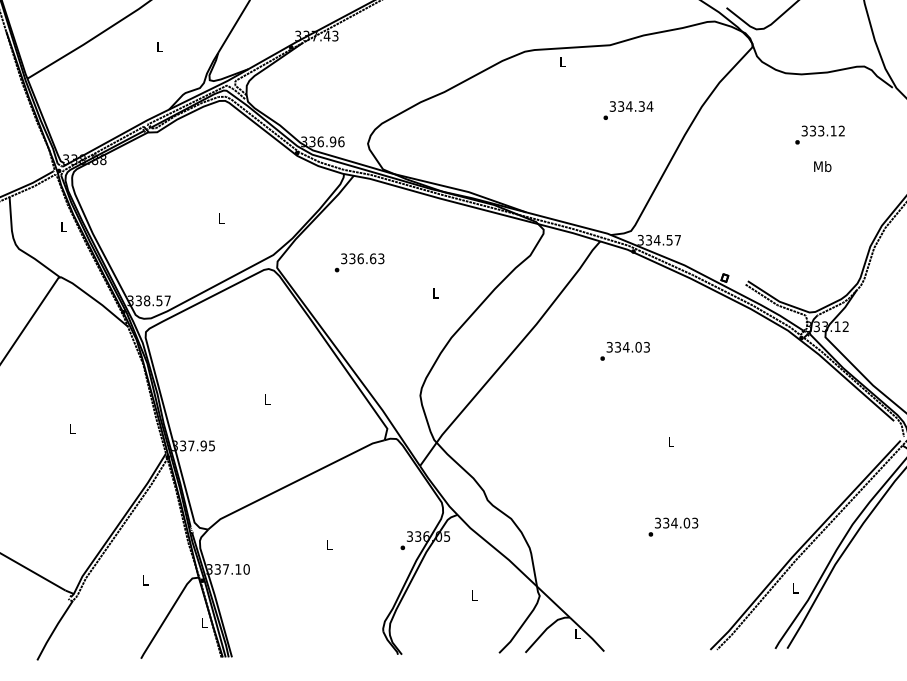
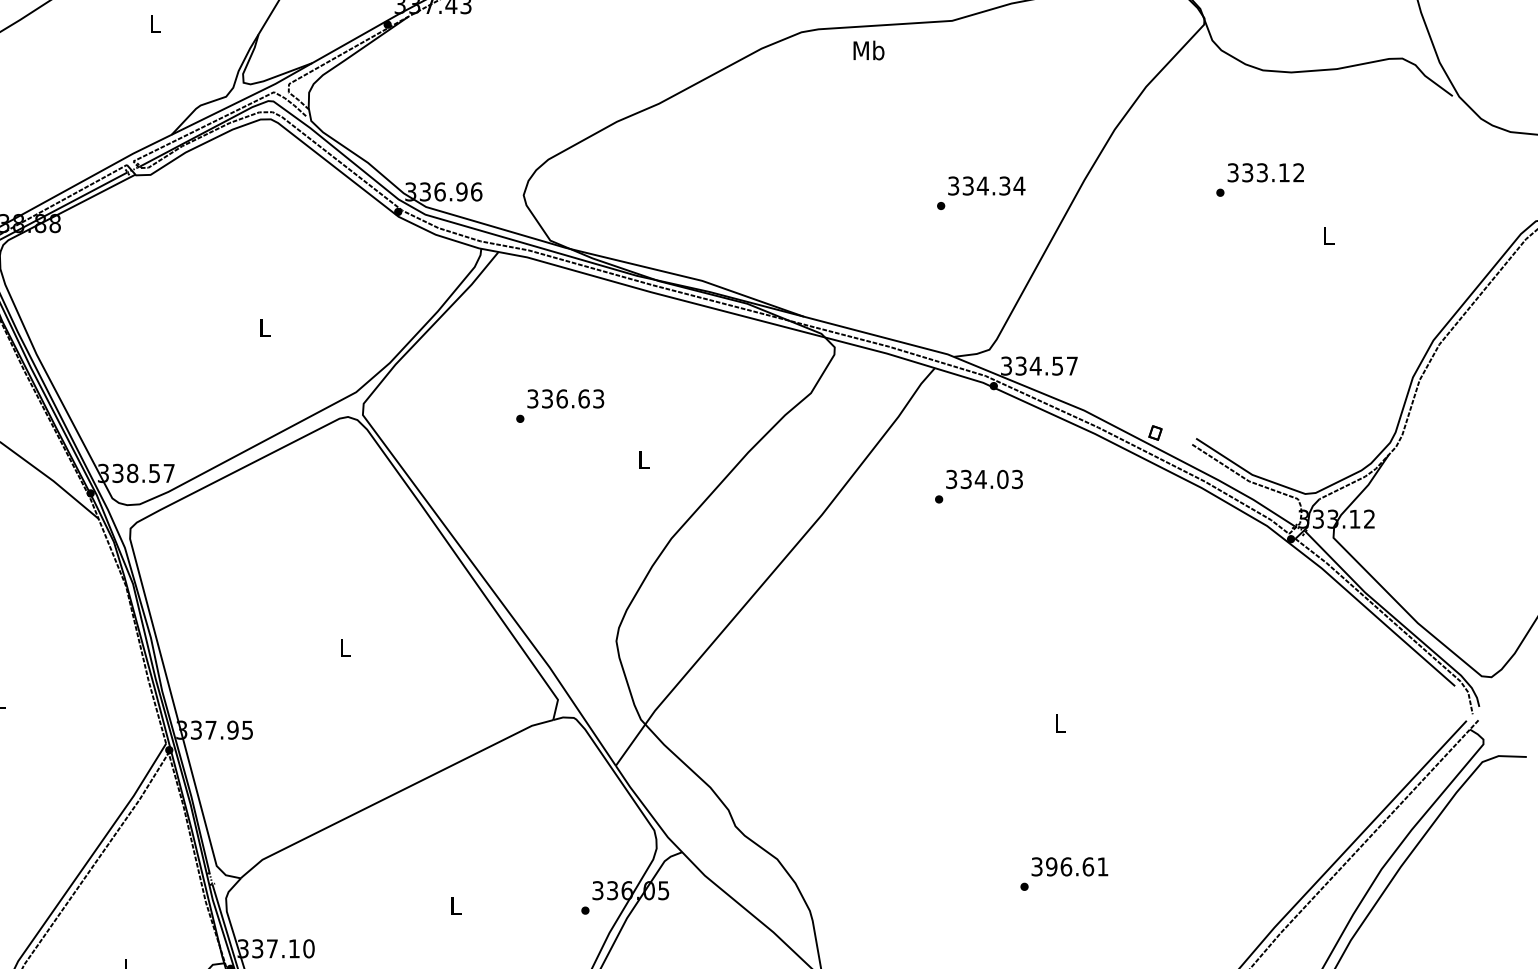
text: (562, 61) -> (868, 49), L -> Mb
text: (628, 110) -> (981, 193), moved
text: (819, 134) -> (1259, 178), moved
text: (822, 166) -> (1328, 235), Mb -> L
text: (359, 262) -> (559, 405), moved
text: (624, 351) -> (977, 486), moved
text: (680, 522) -> (1076, 865), 334.03 -> 396.61

